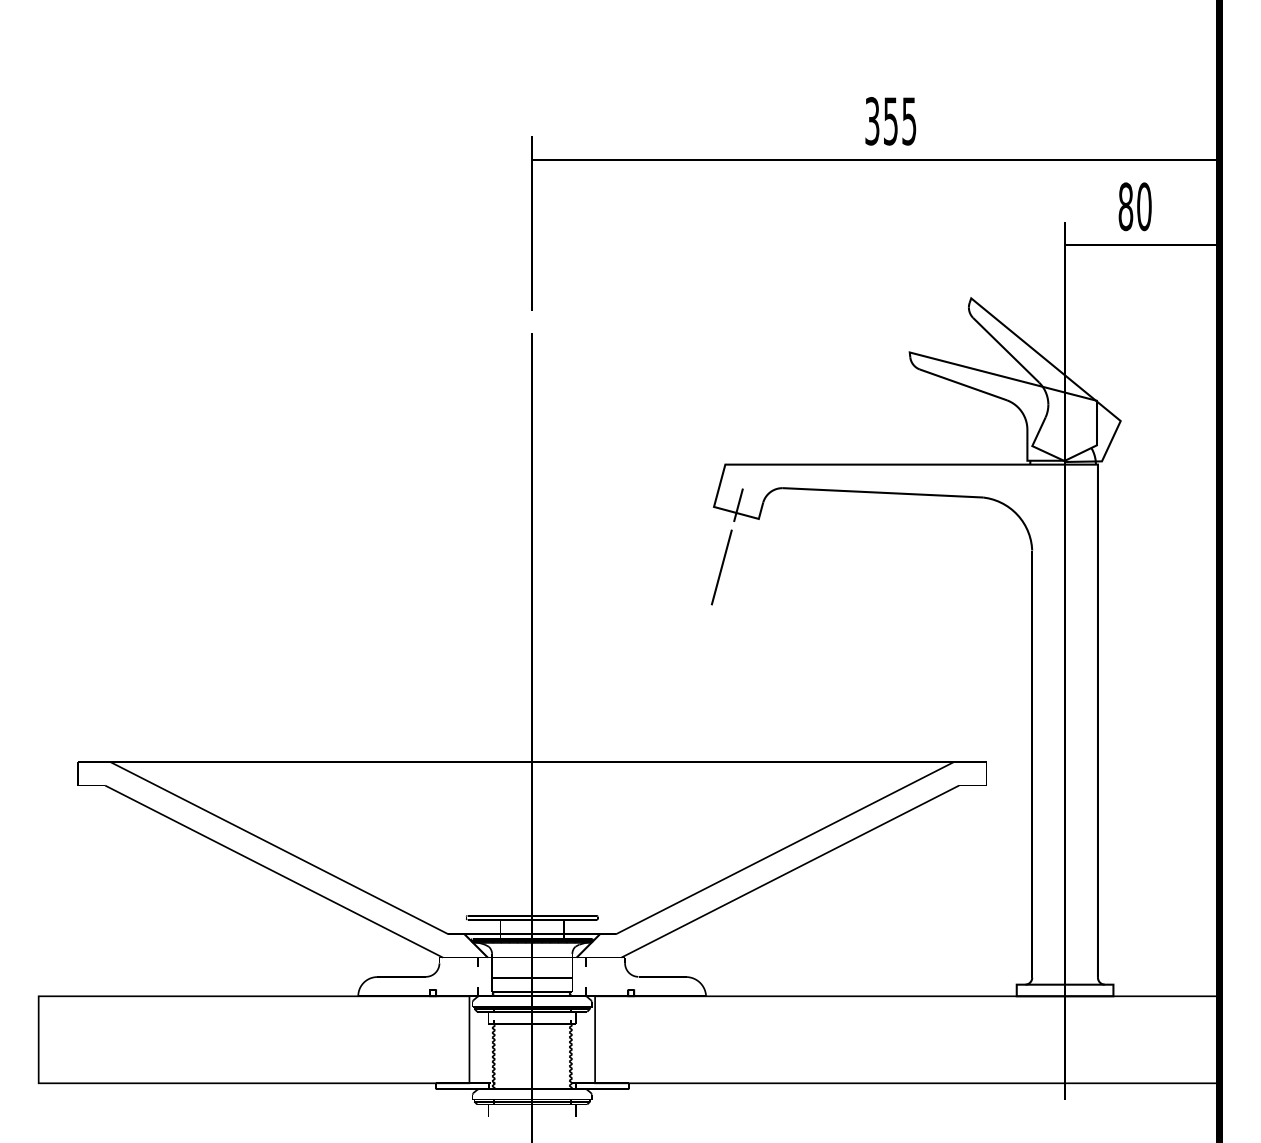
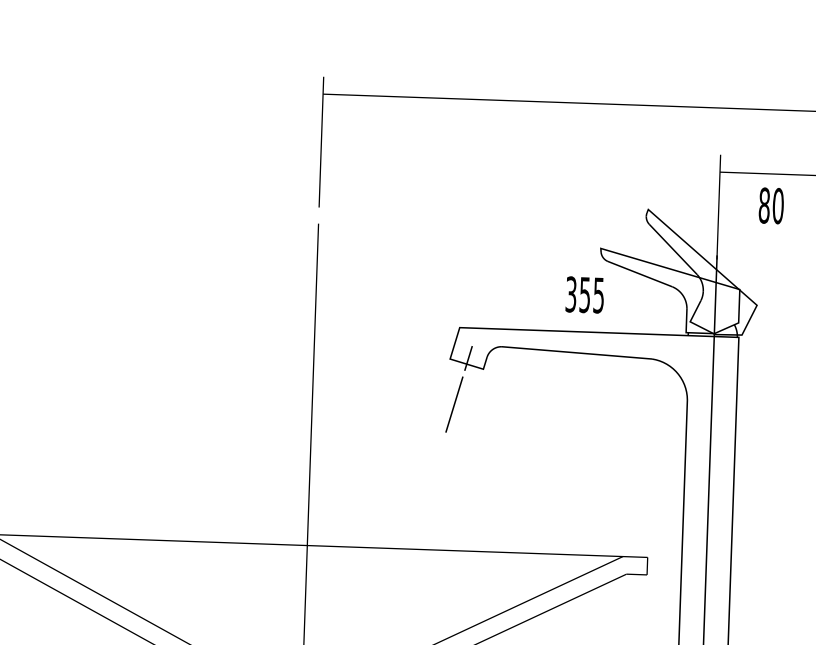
text: (890, 121) -> (584, 295), moved
text: (1134, 206) -> (770, 205), moved

